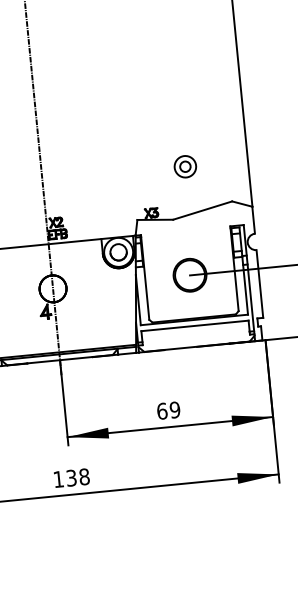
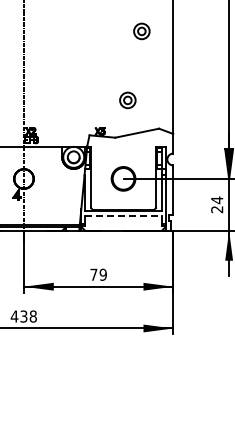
part: (194, 70) -> (141, 31), added
line: (194, 325) -> (123, 215), solid -> dashed
text: (161, 410) -> (93, 274), 69 -> 79
text: (58, 479) -> (14, 316), 138 -> 438

